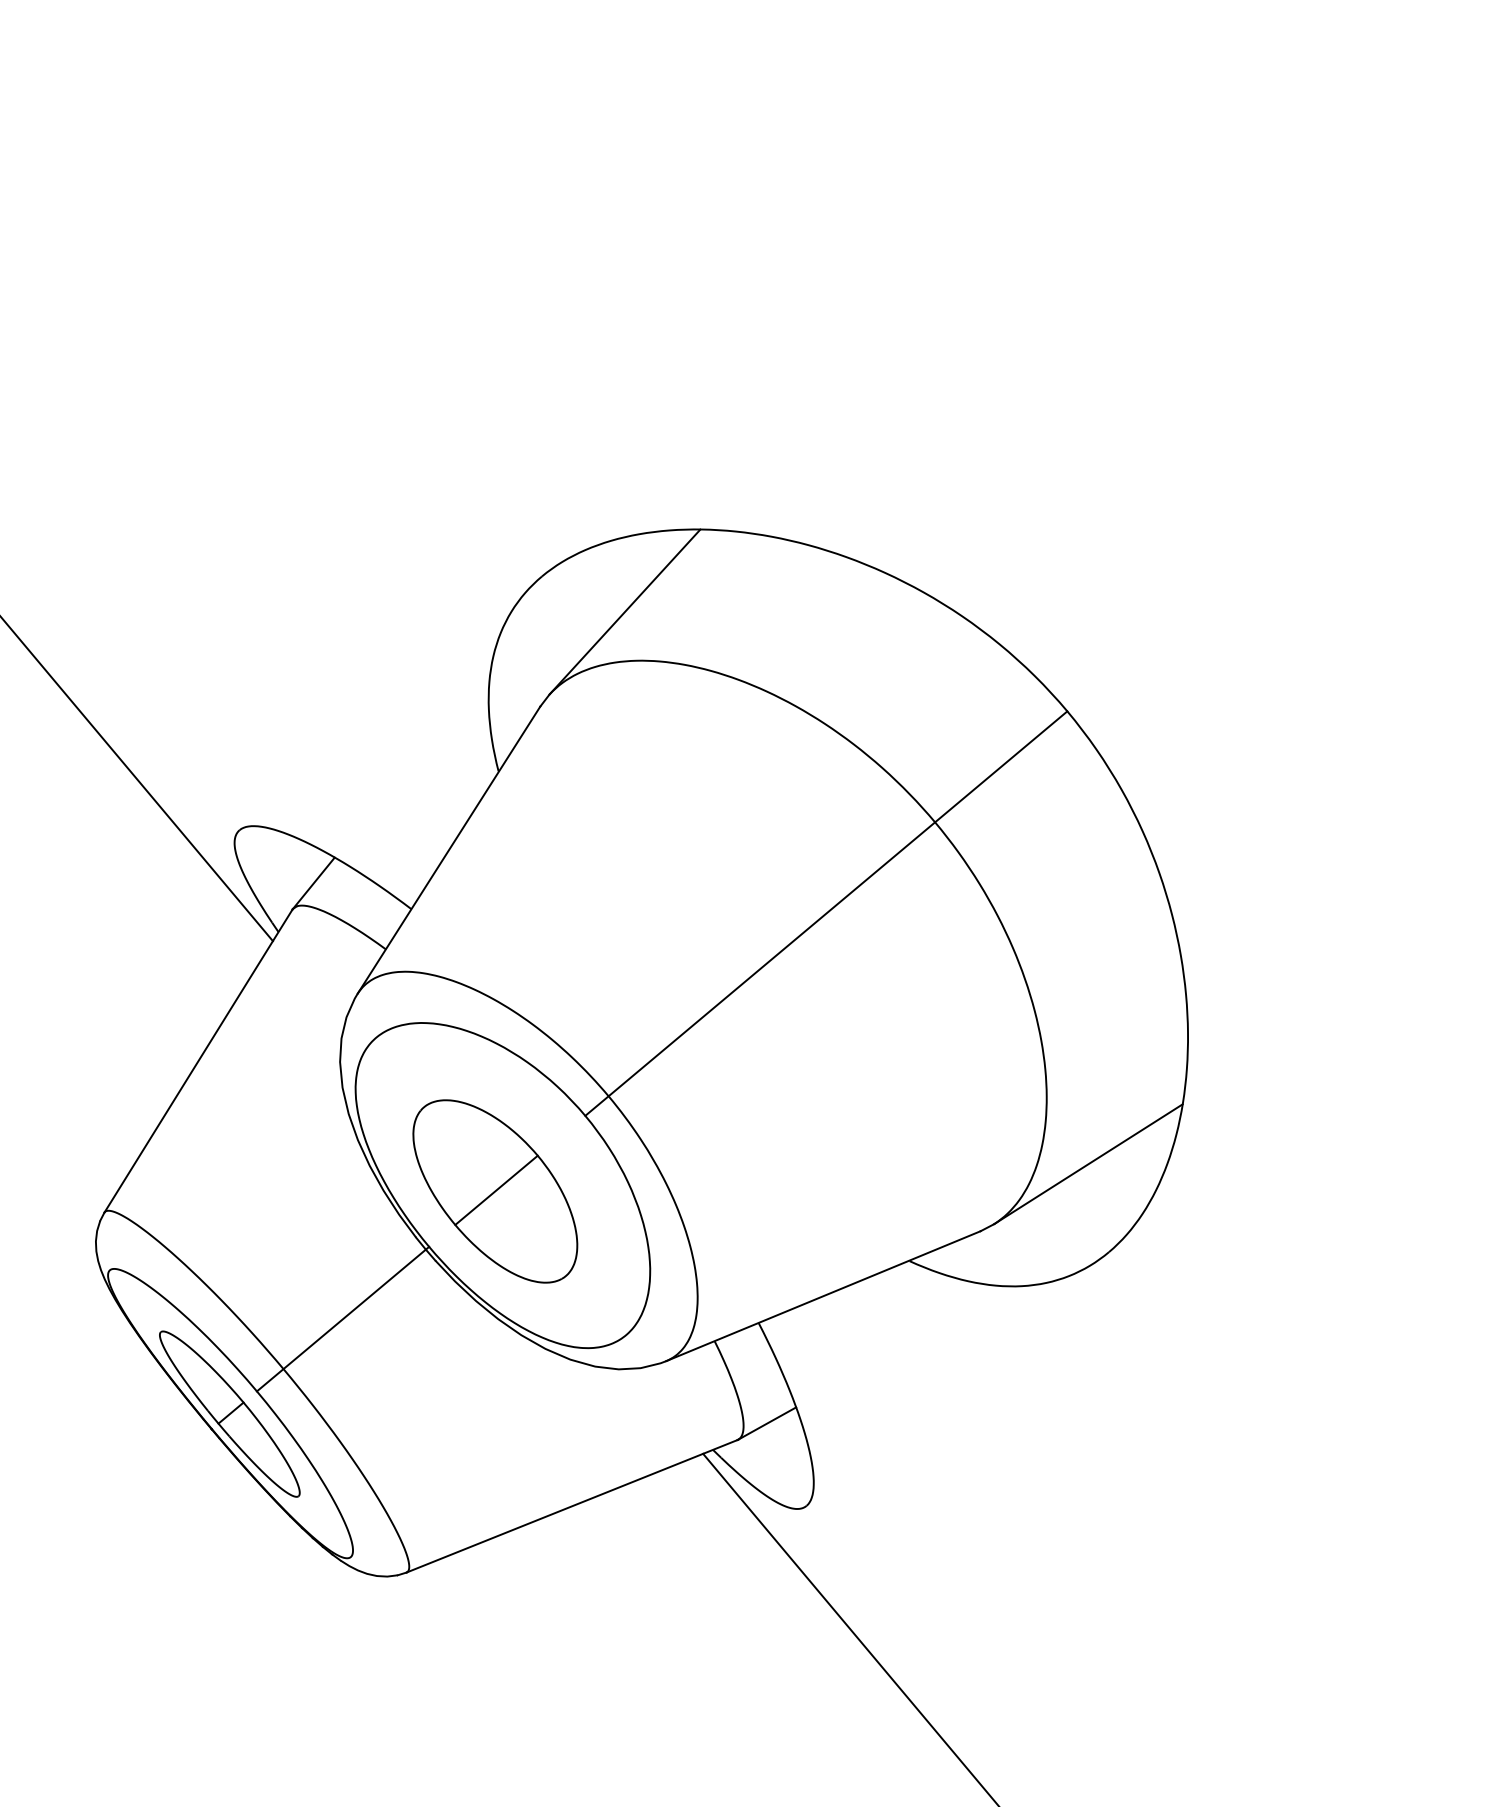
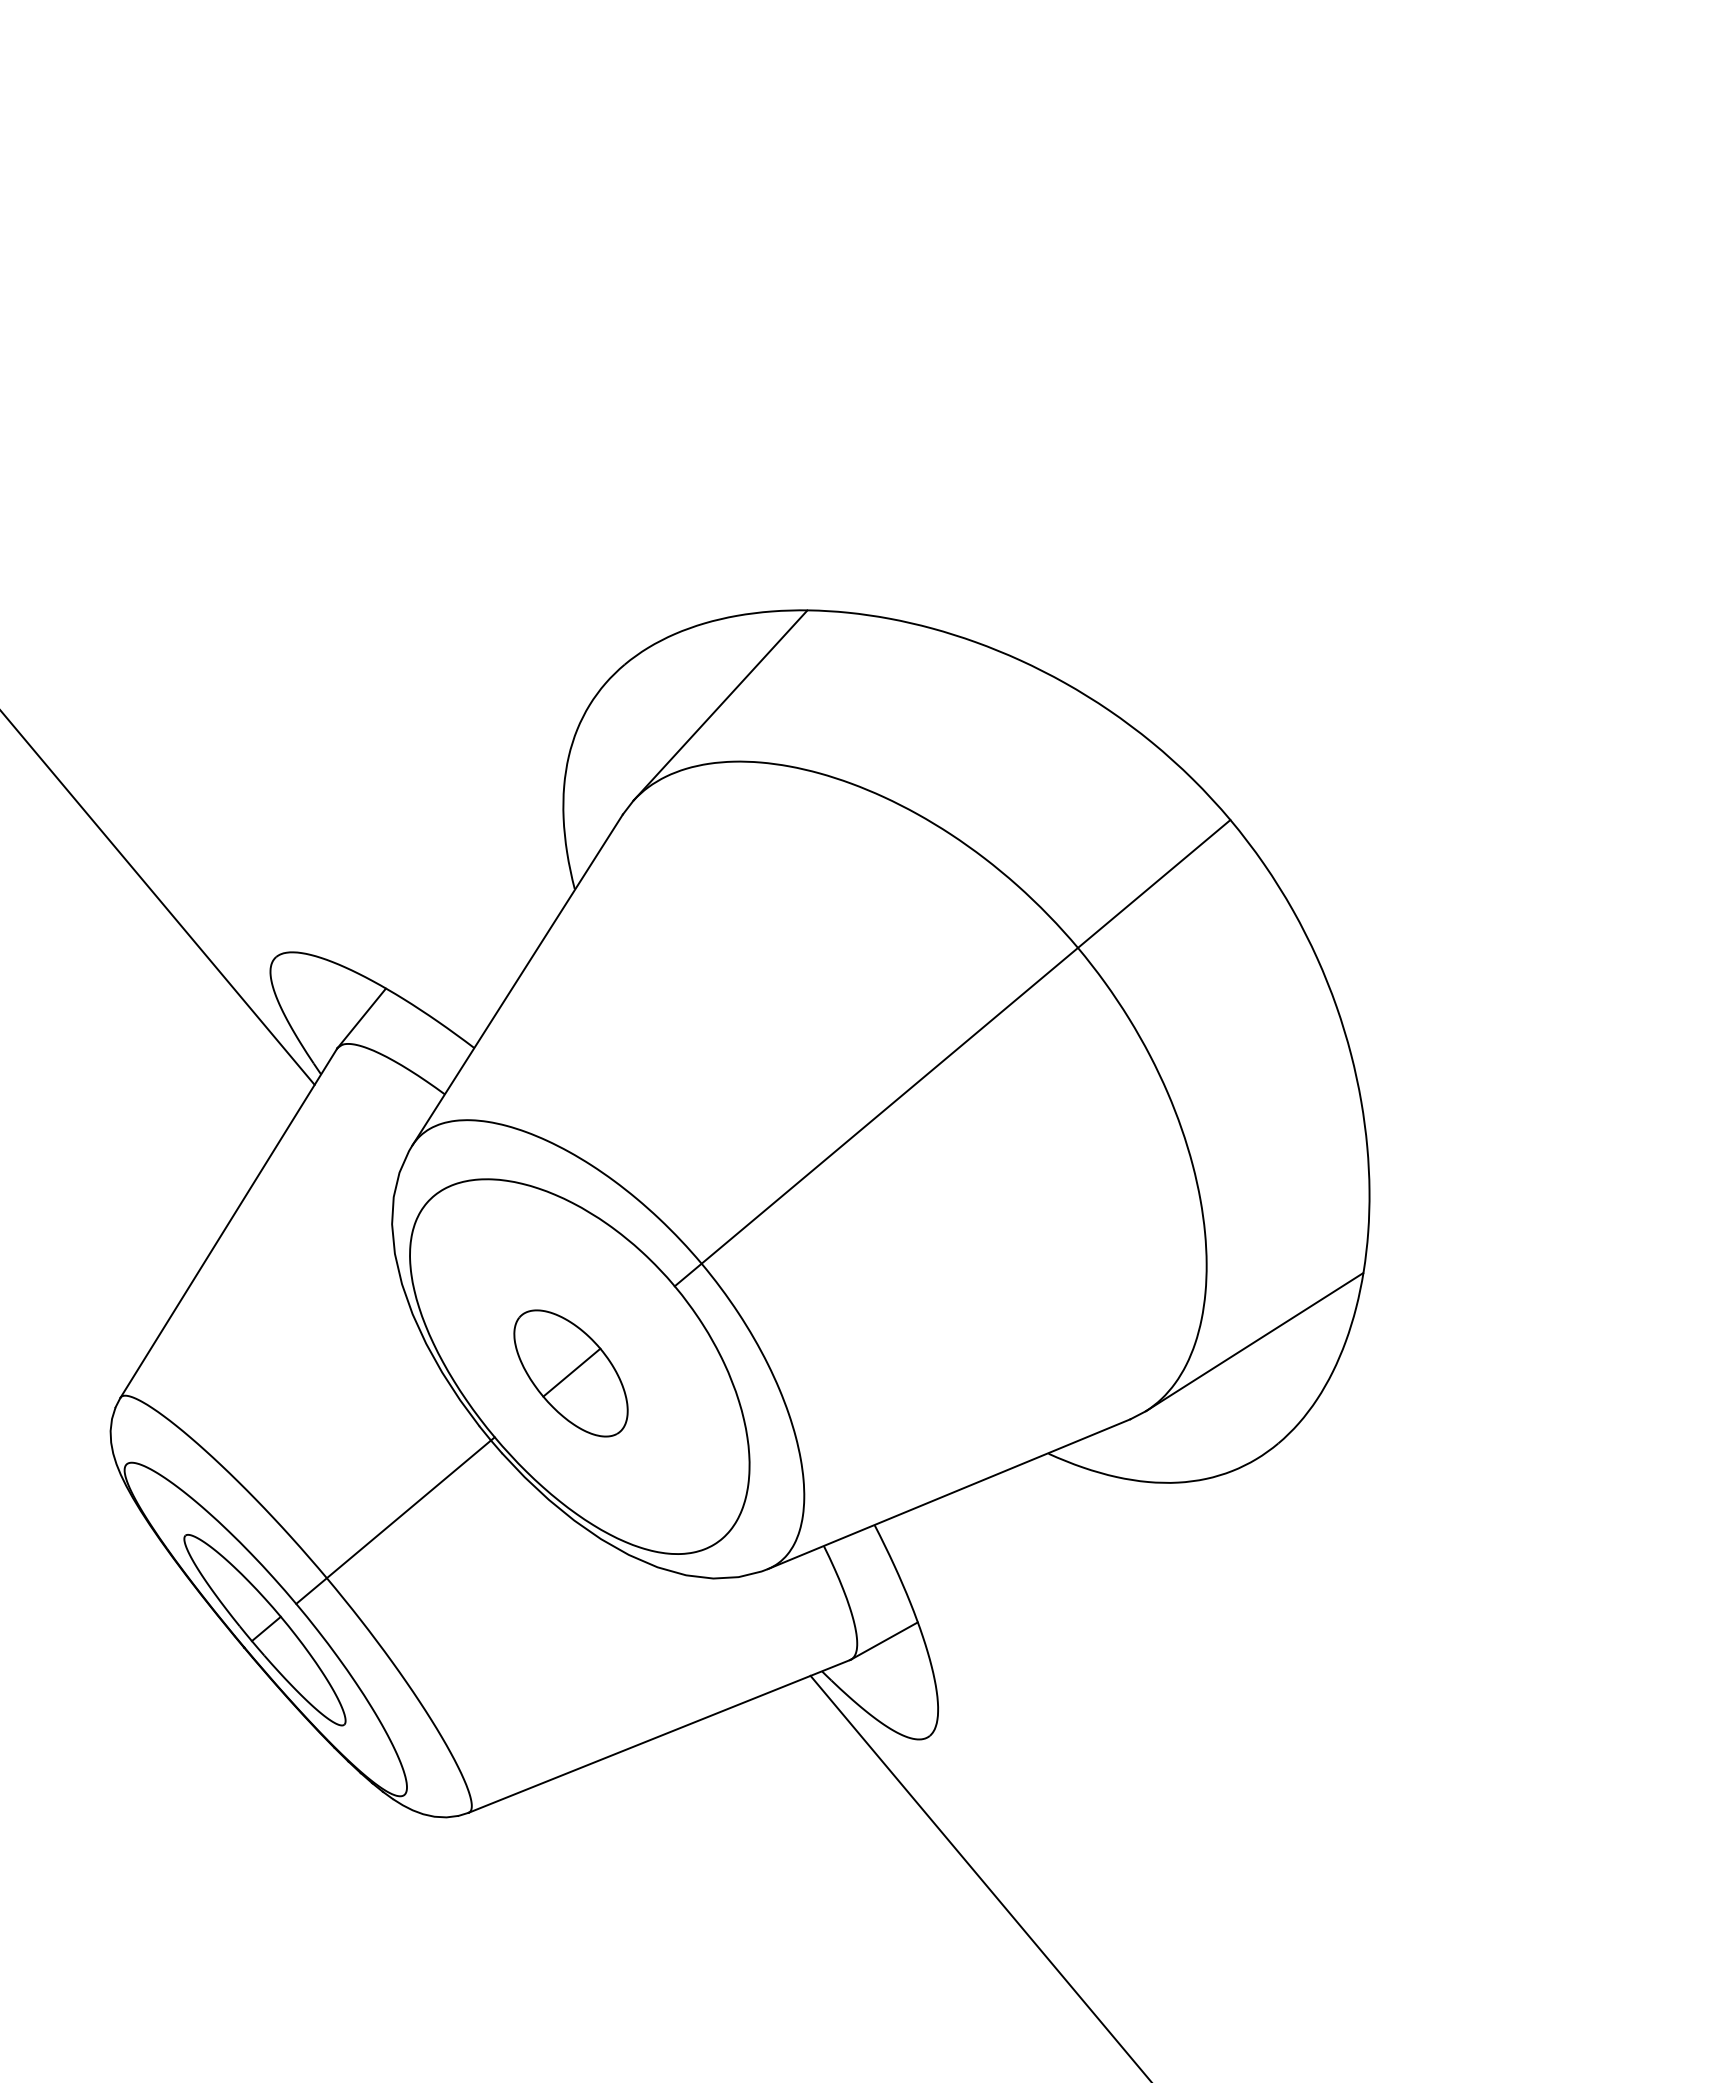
part: (494, 1191) -> (570, 1373), size x0.6

